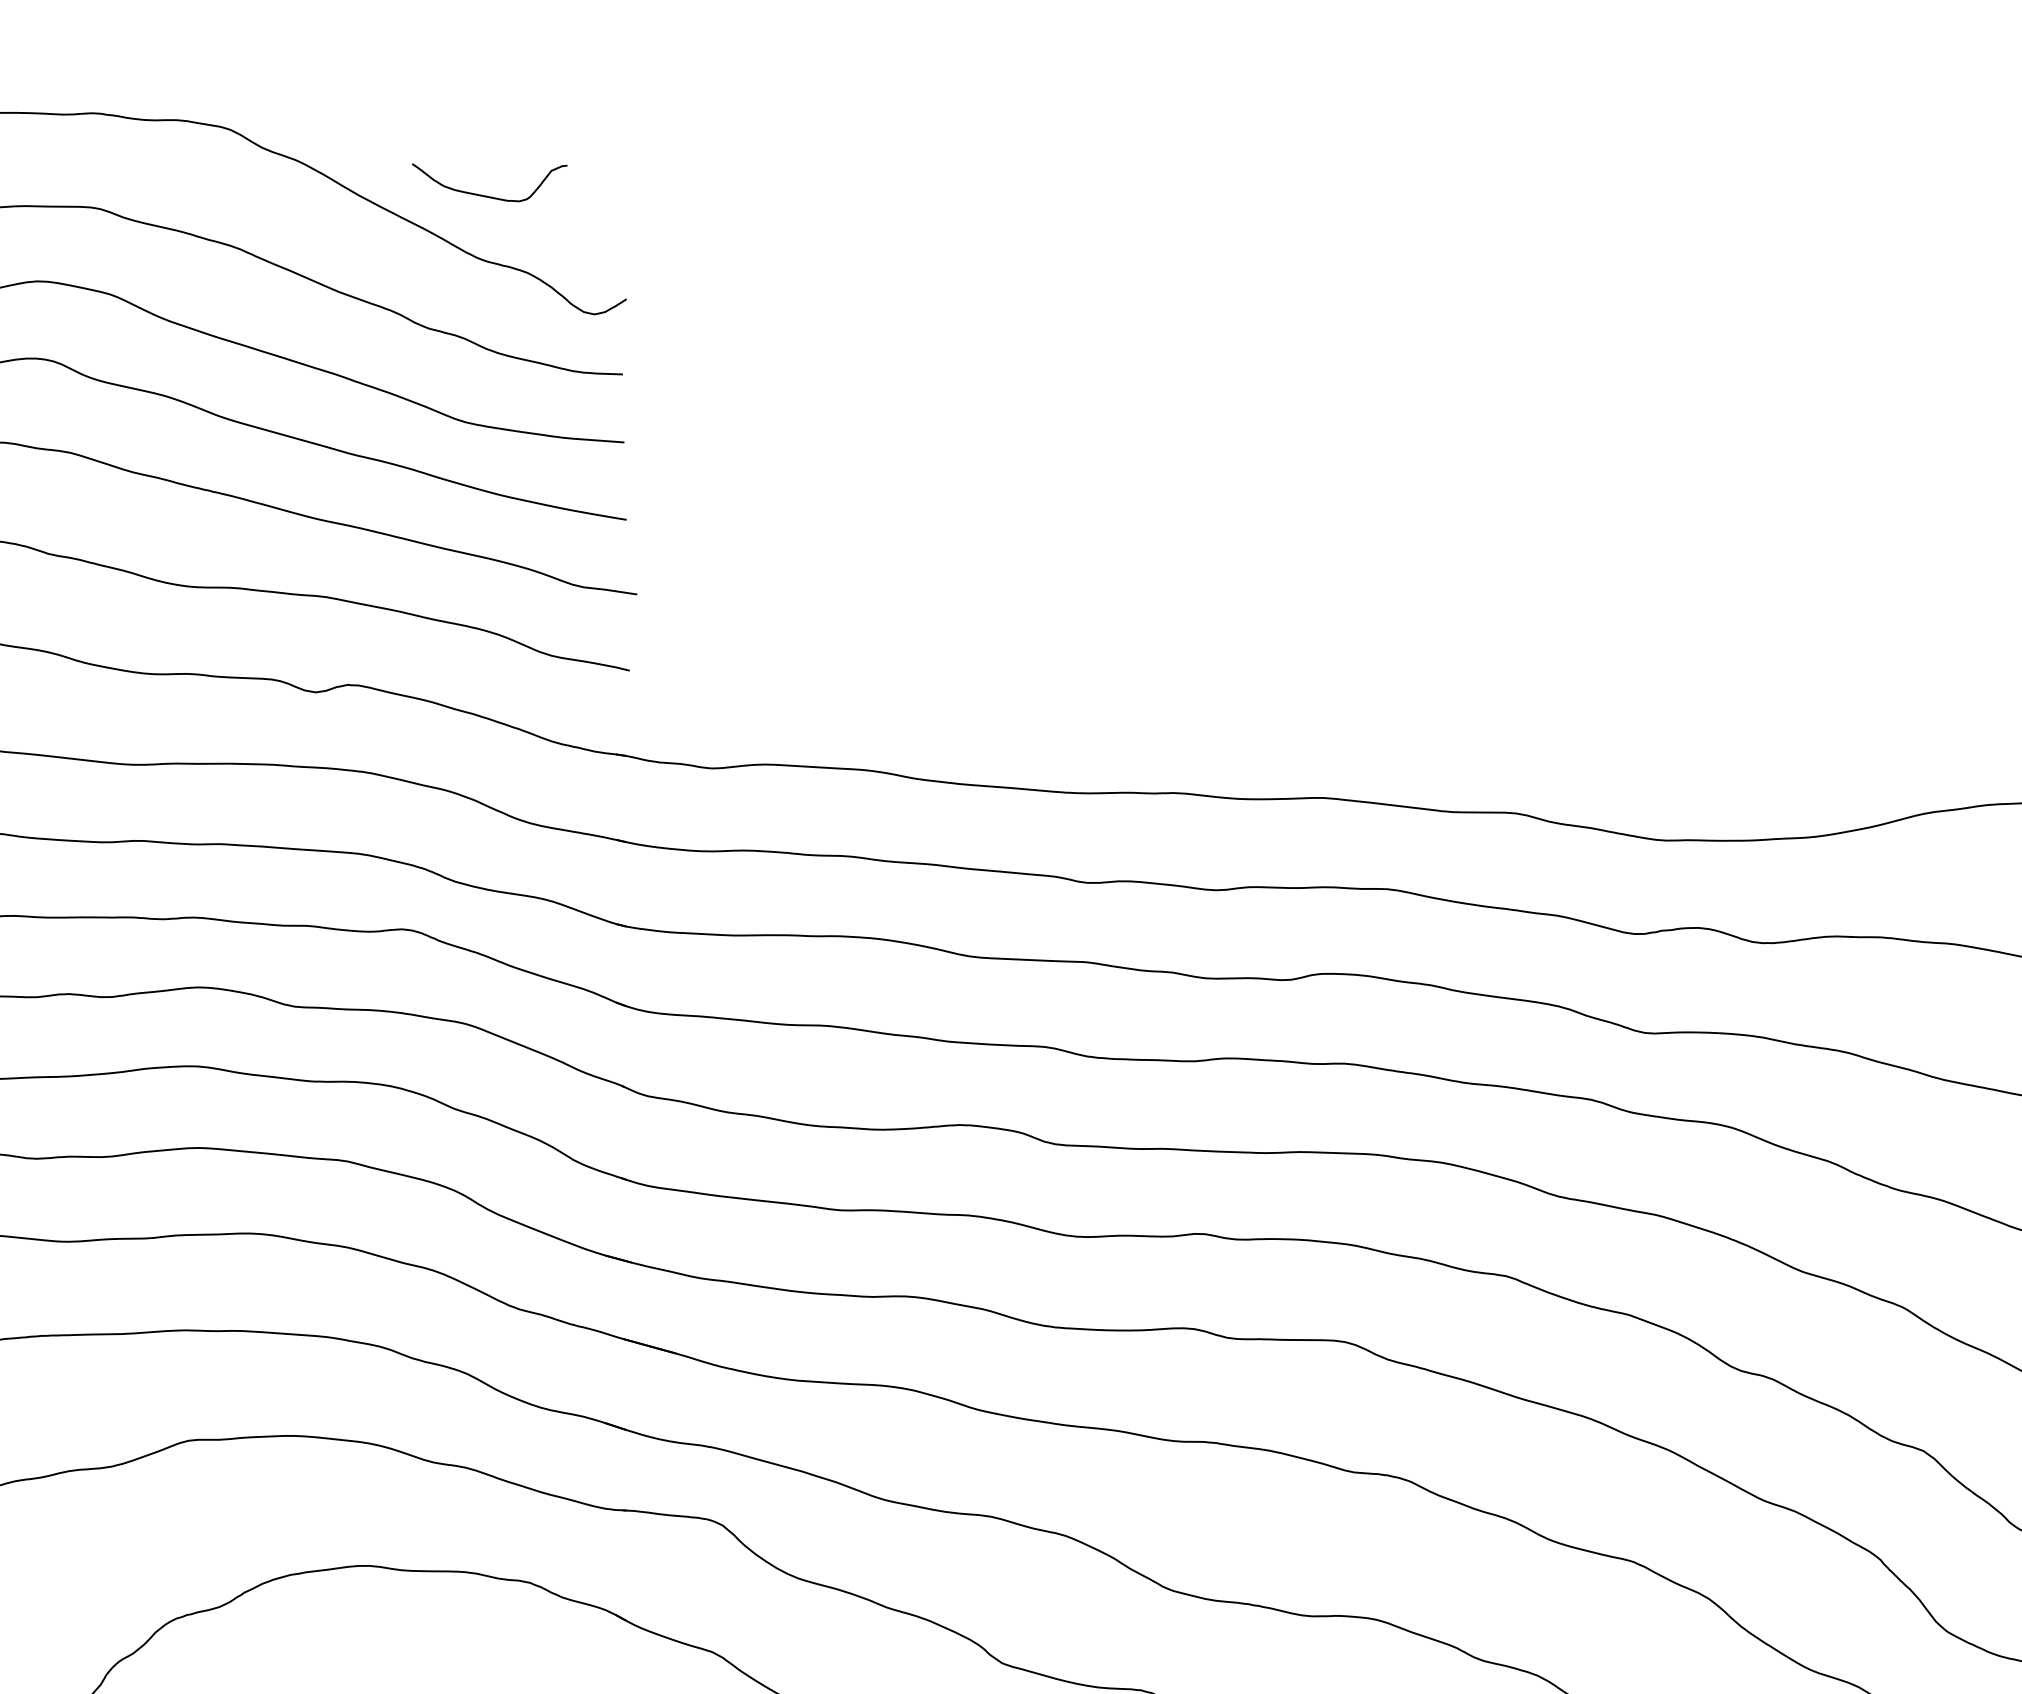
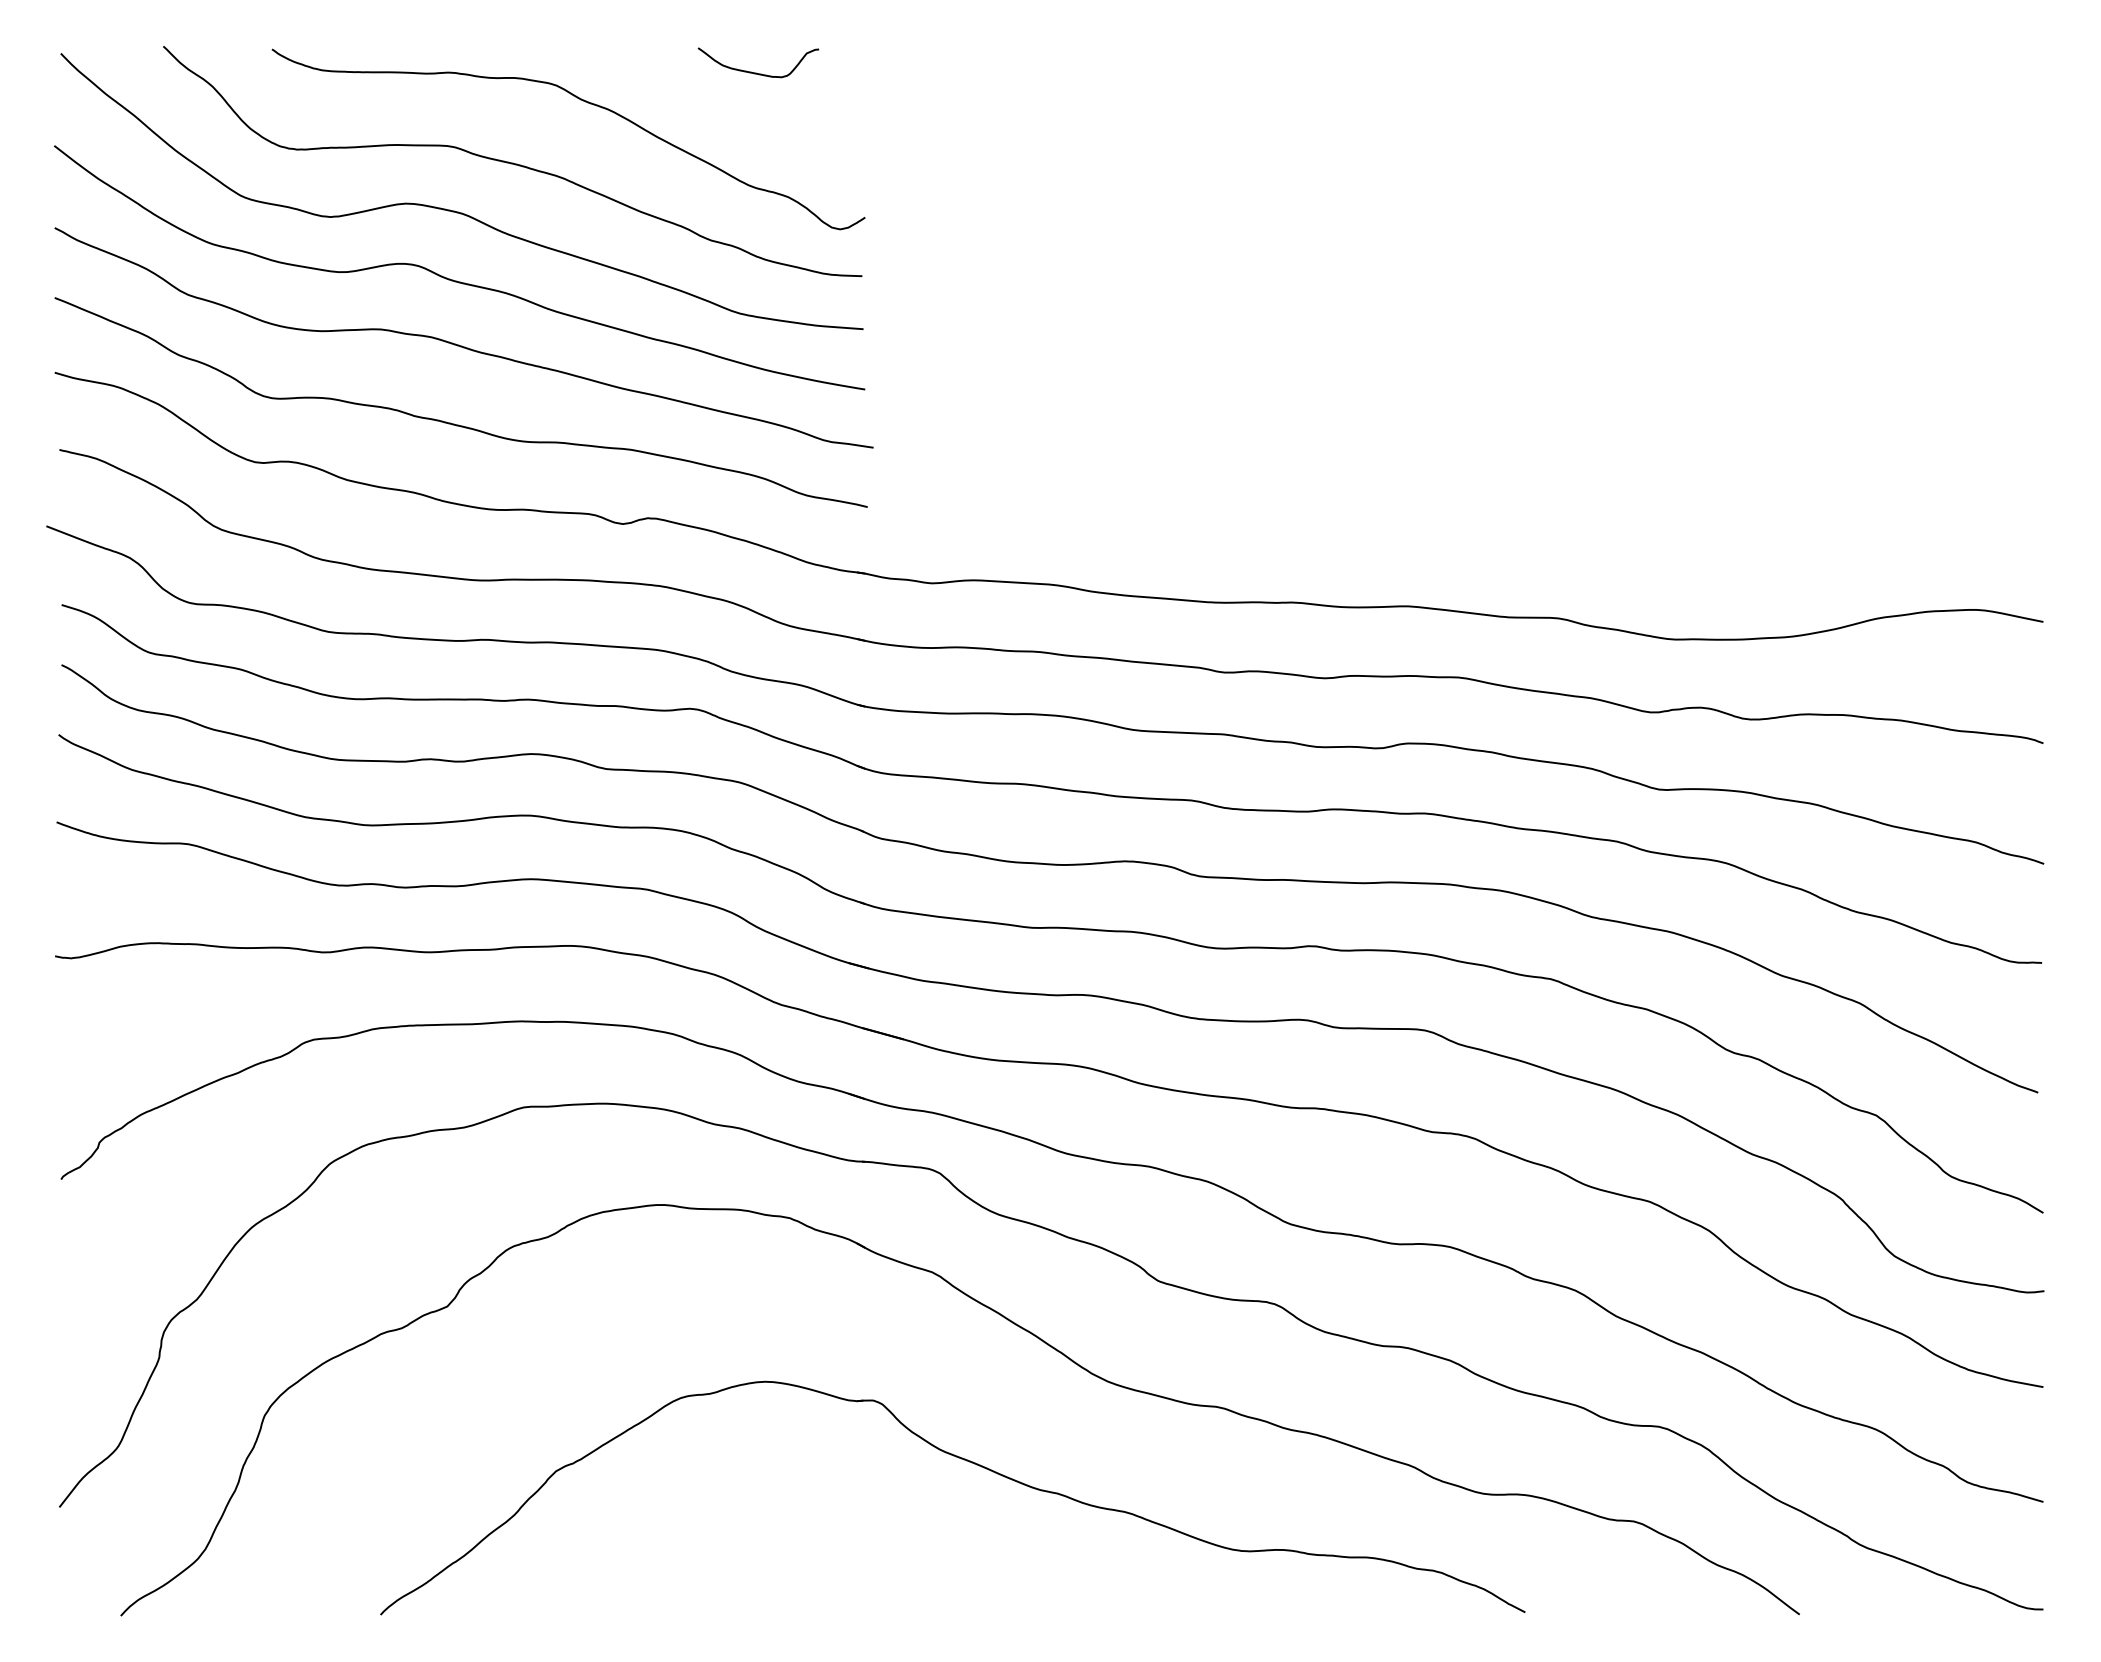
curve: (487, 195) -> (756, 72), moved

